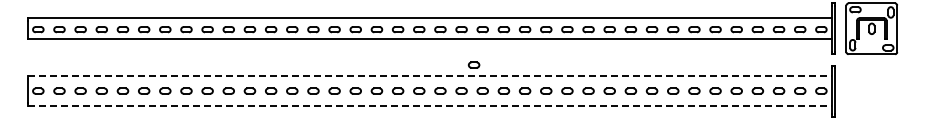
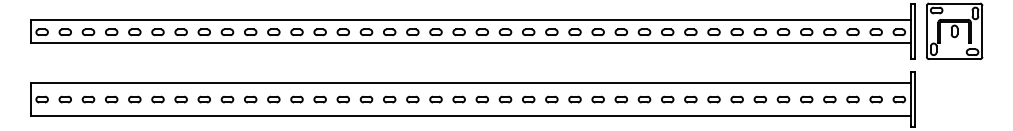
part: (473, 64) -> (518, 70), removed
line: (430, 76) -> (471, 83), dashed -> solid
line: (430, 105) -> (471, 115), dashed -> solid

